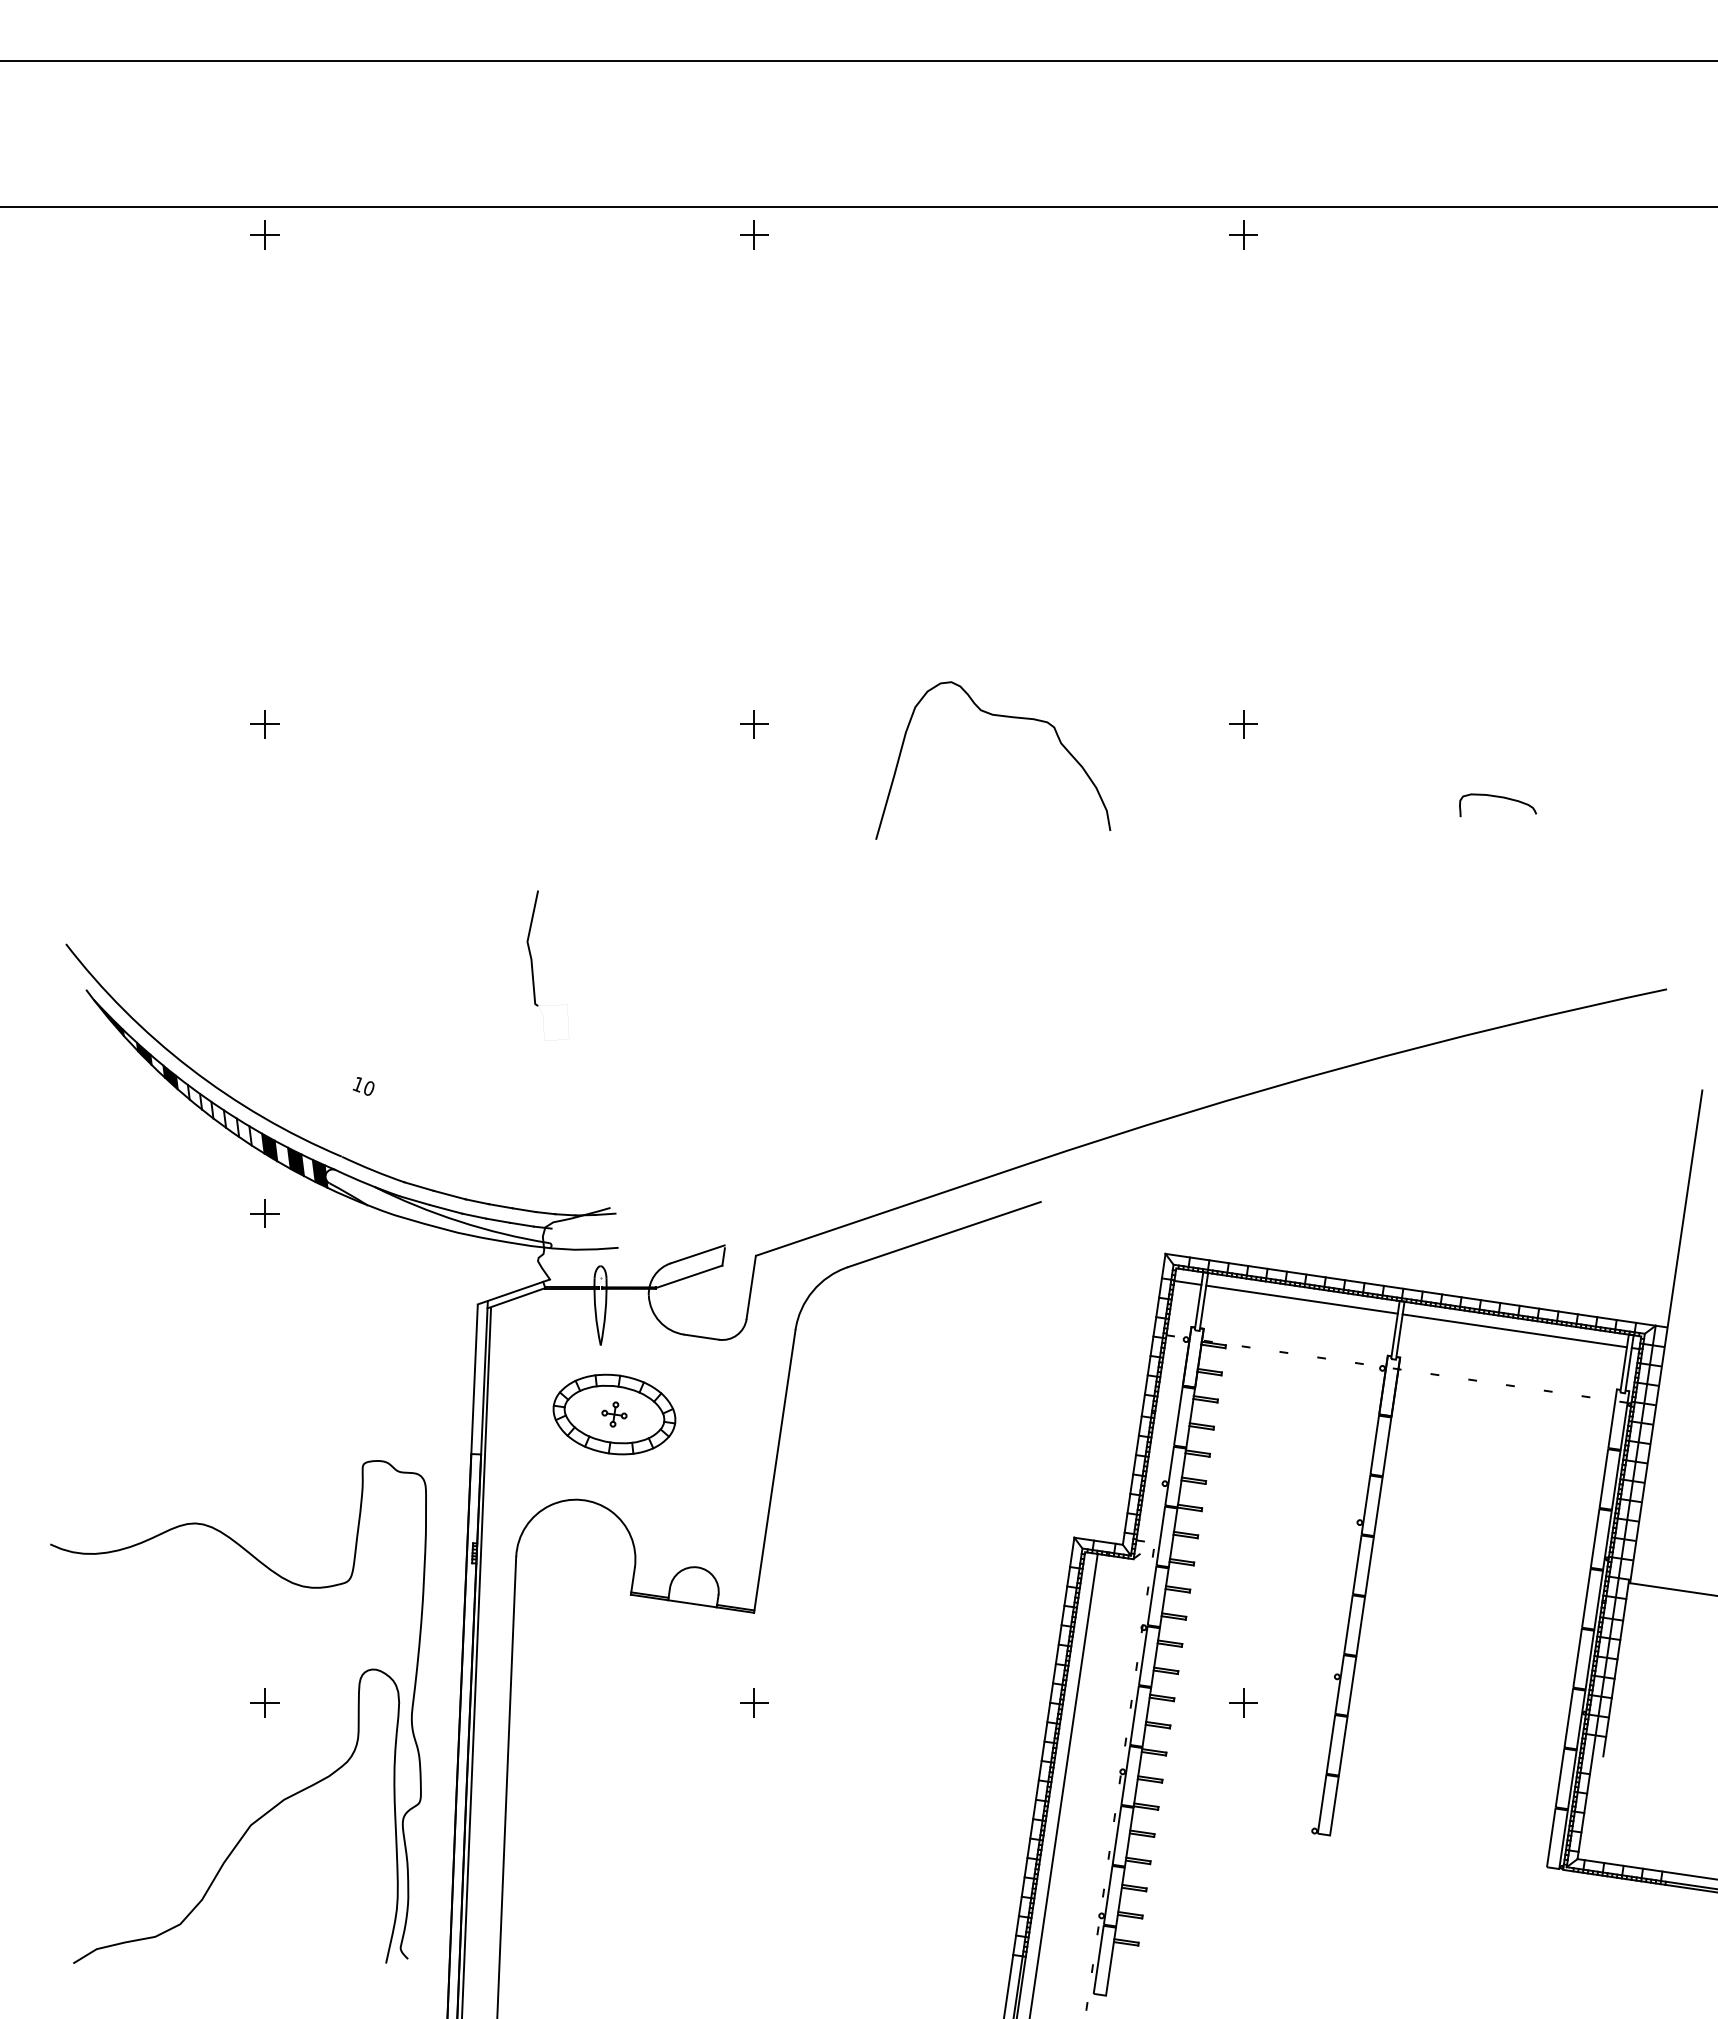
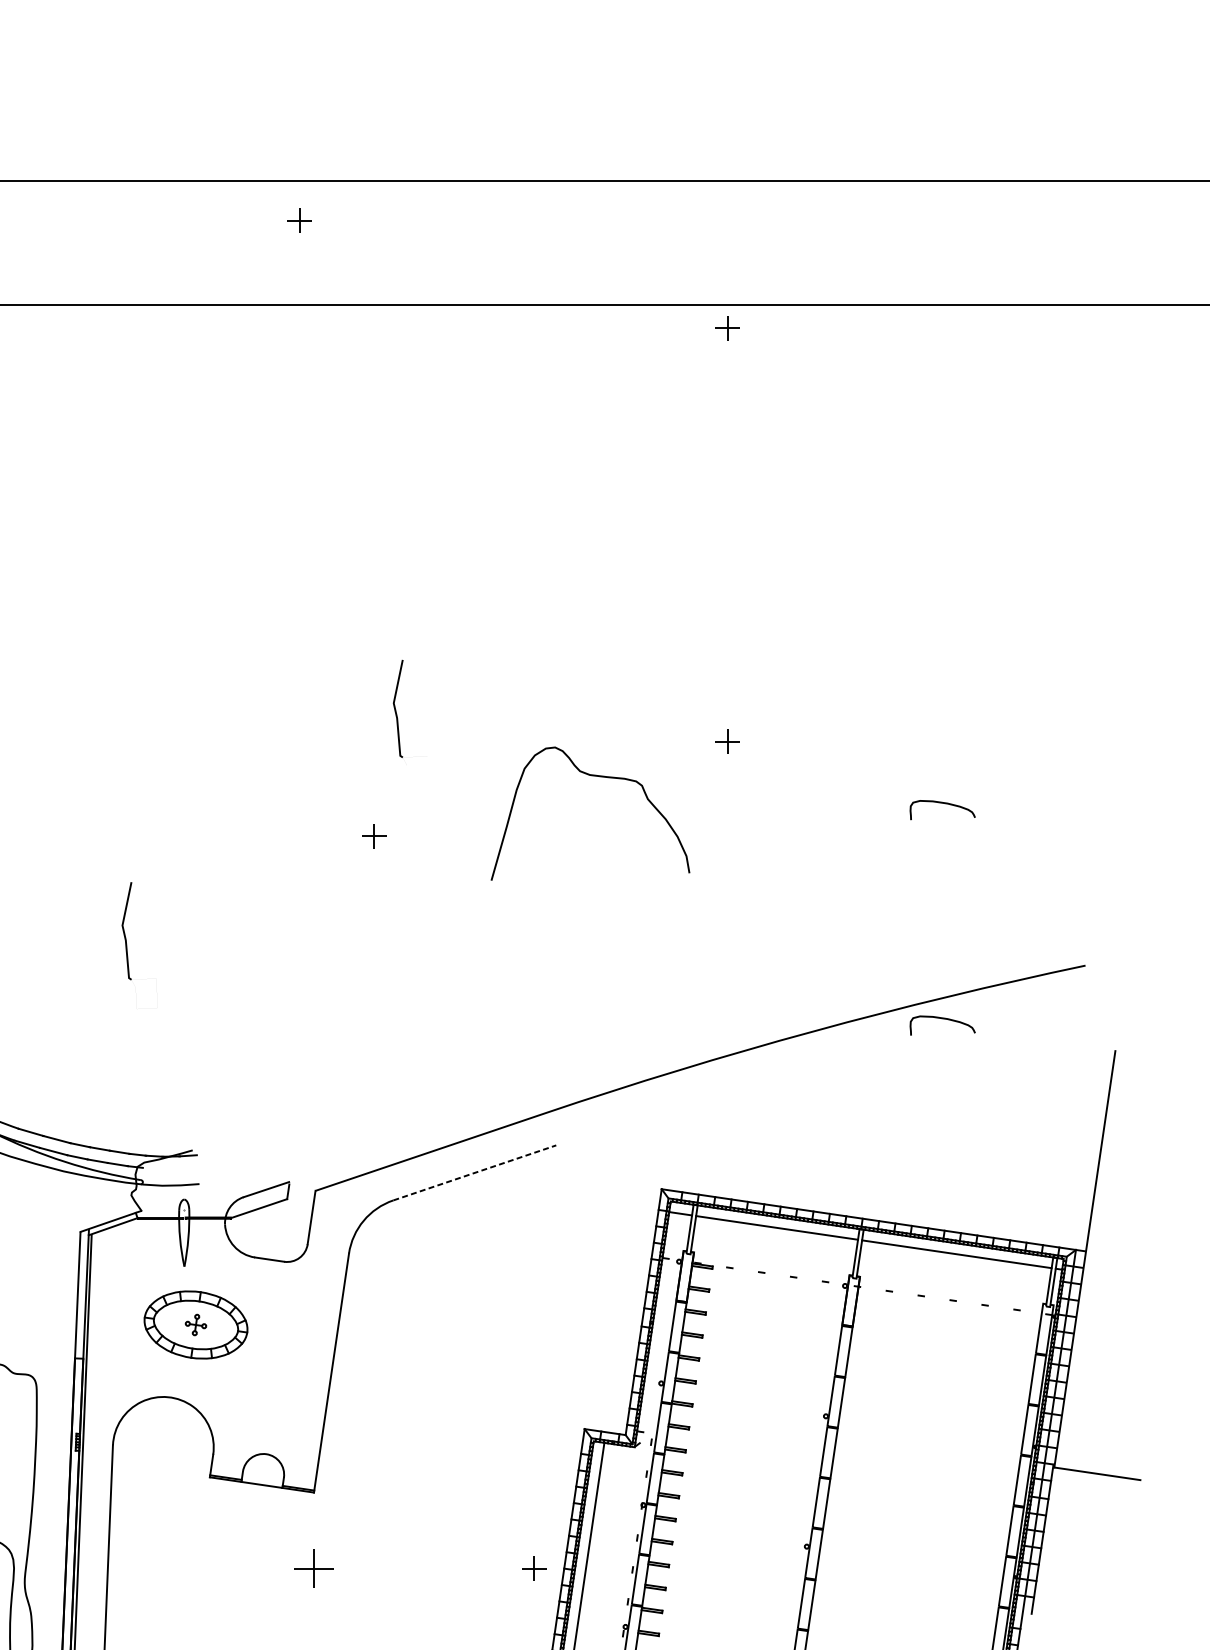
part: (754, 234) -> (299, 220), moved
part: (853, 685) -> (398, 708), added
curve: (996, 716) -> (593, 776), moved
part: (754, 724) -> (374, 836), moved
curve: (1501, 1053) -> (945, 1019), added
line: (944, 1234) -> (474, 1172), solid -> dashed
part: (754, 1702) -> (314, 1568), size x1.6
part: (1243, 1702) -> (534, 1568), moved

